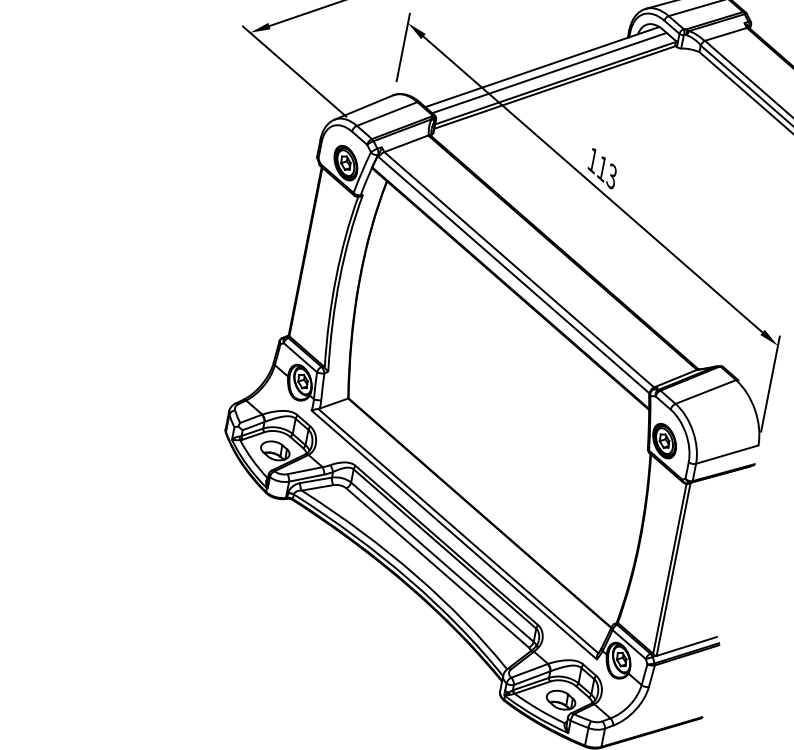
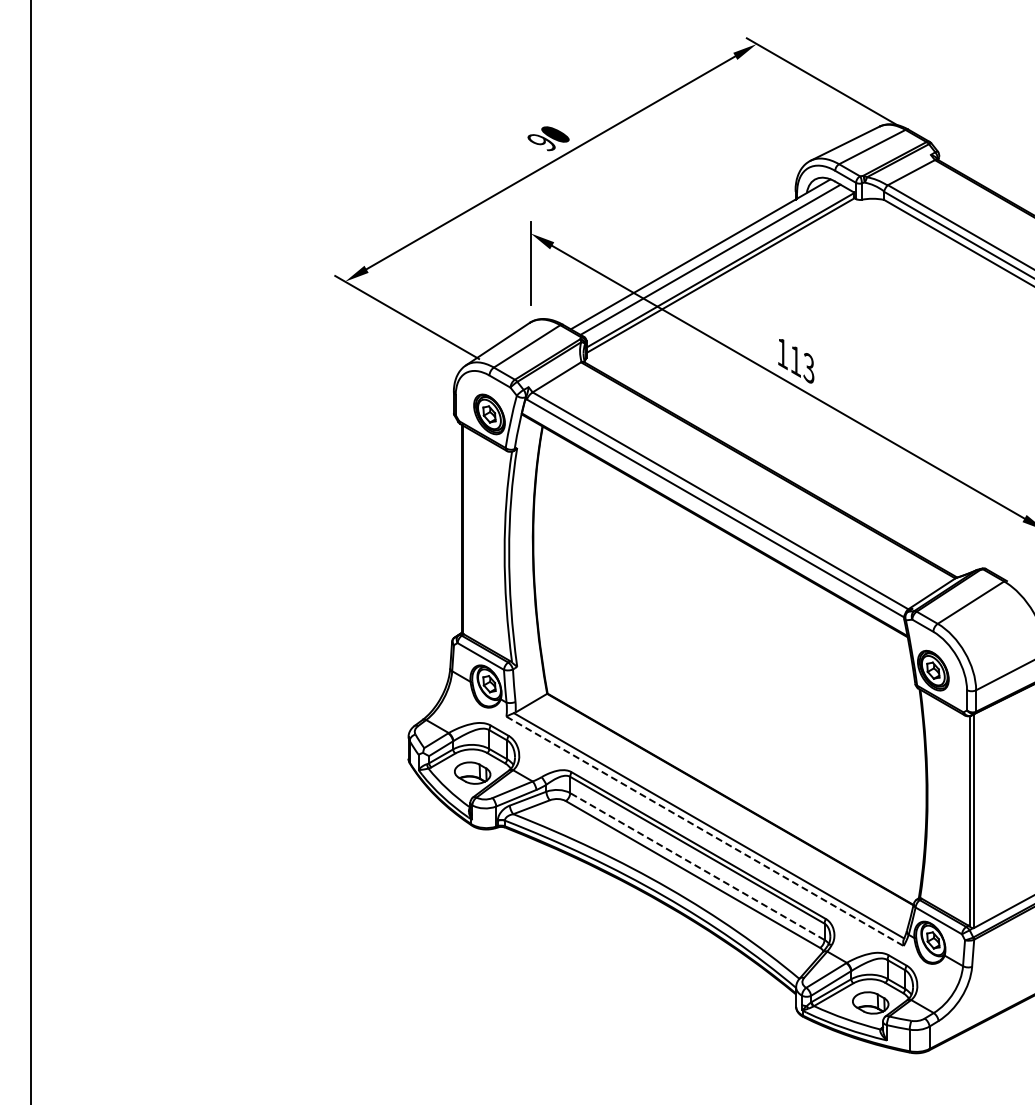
line: (454, 535) -> (705, 831), solid -> dashed
line: (442, 562) -> (697, 866), solid -> dashed

